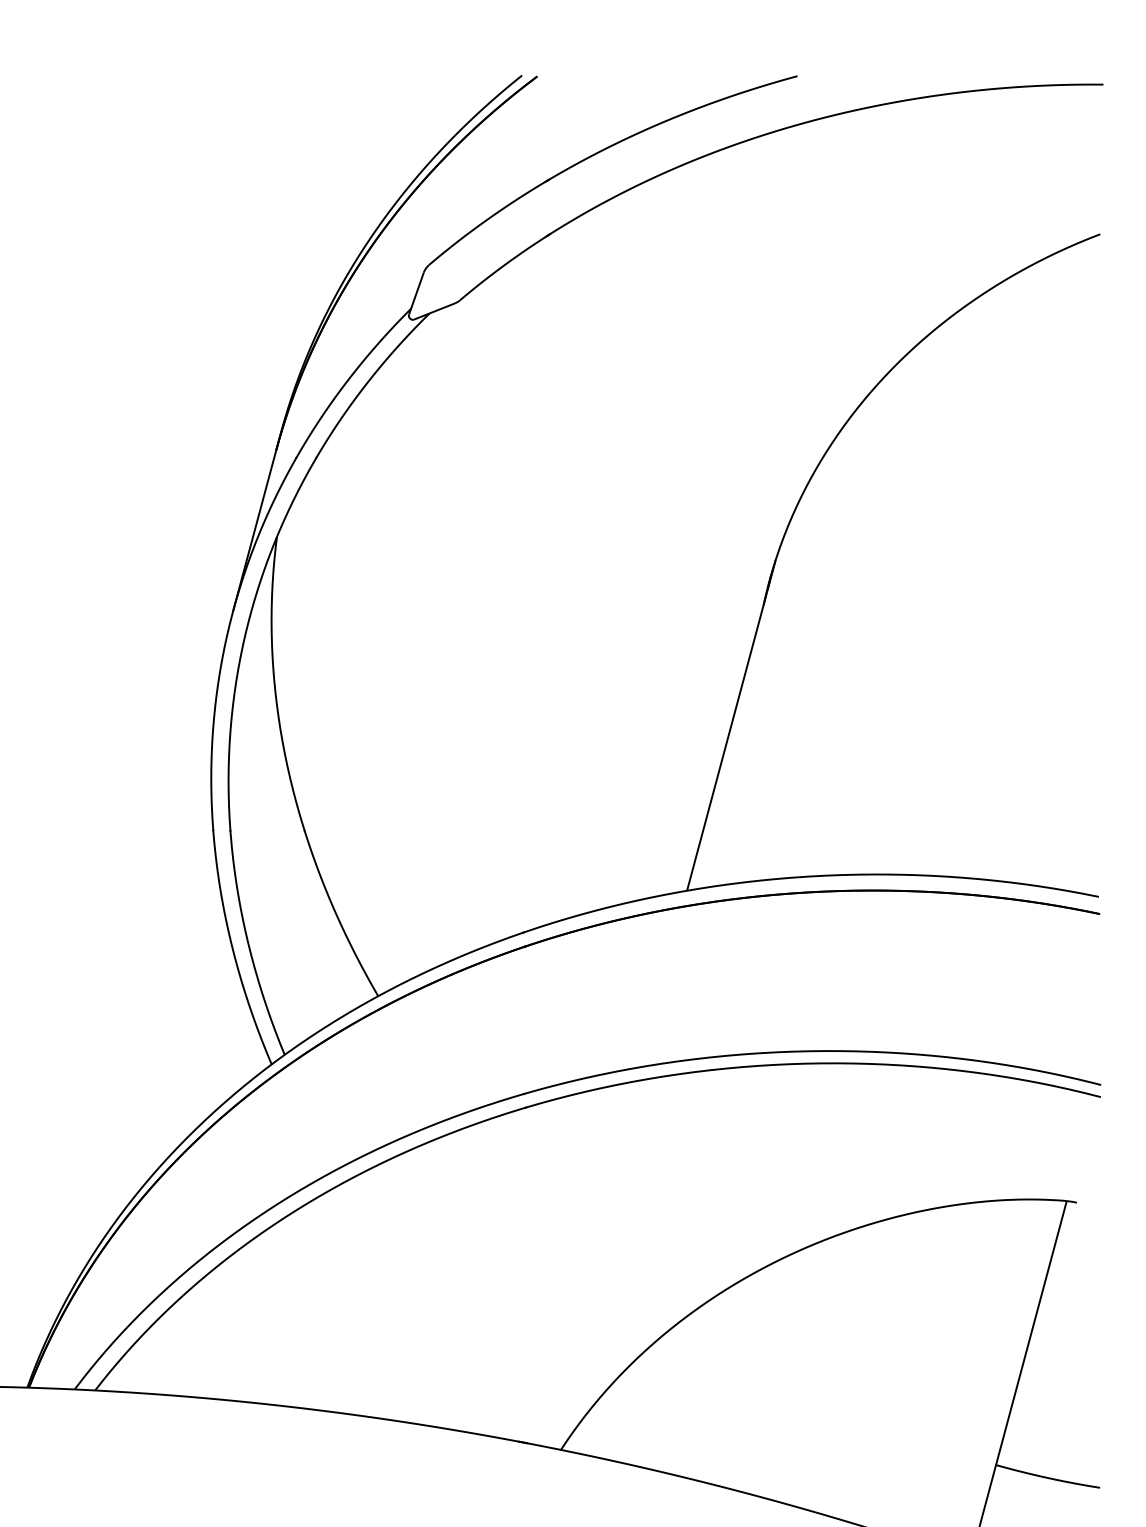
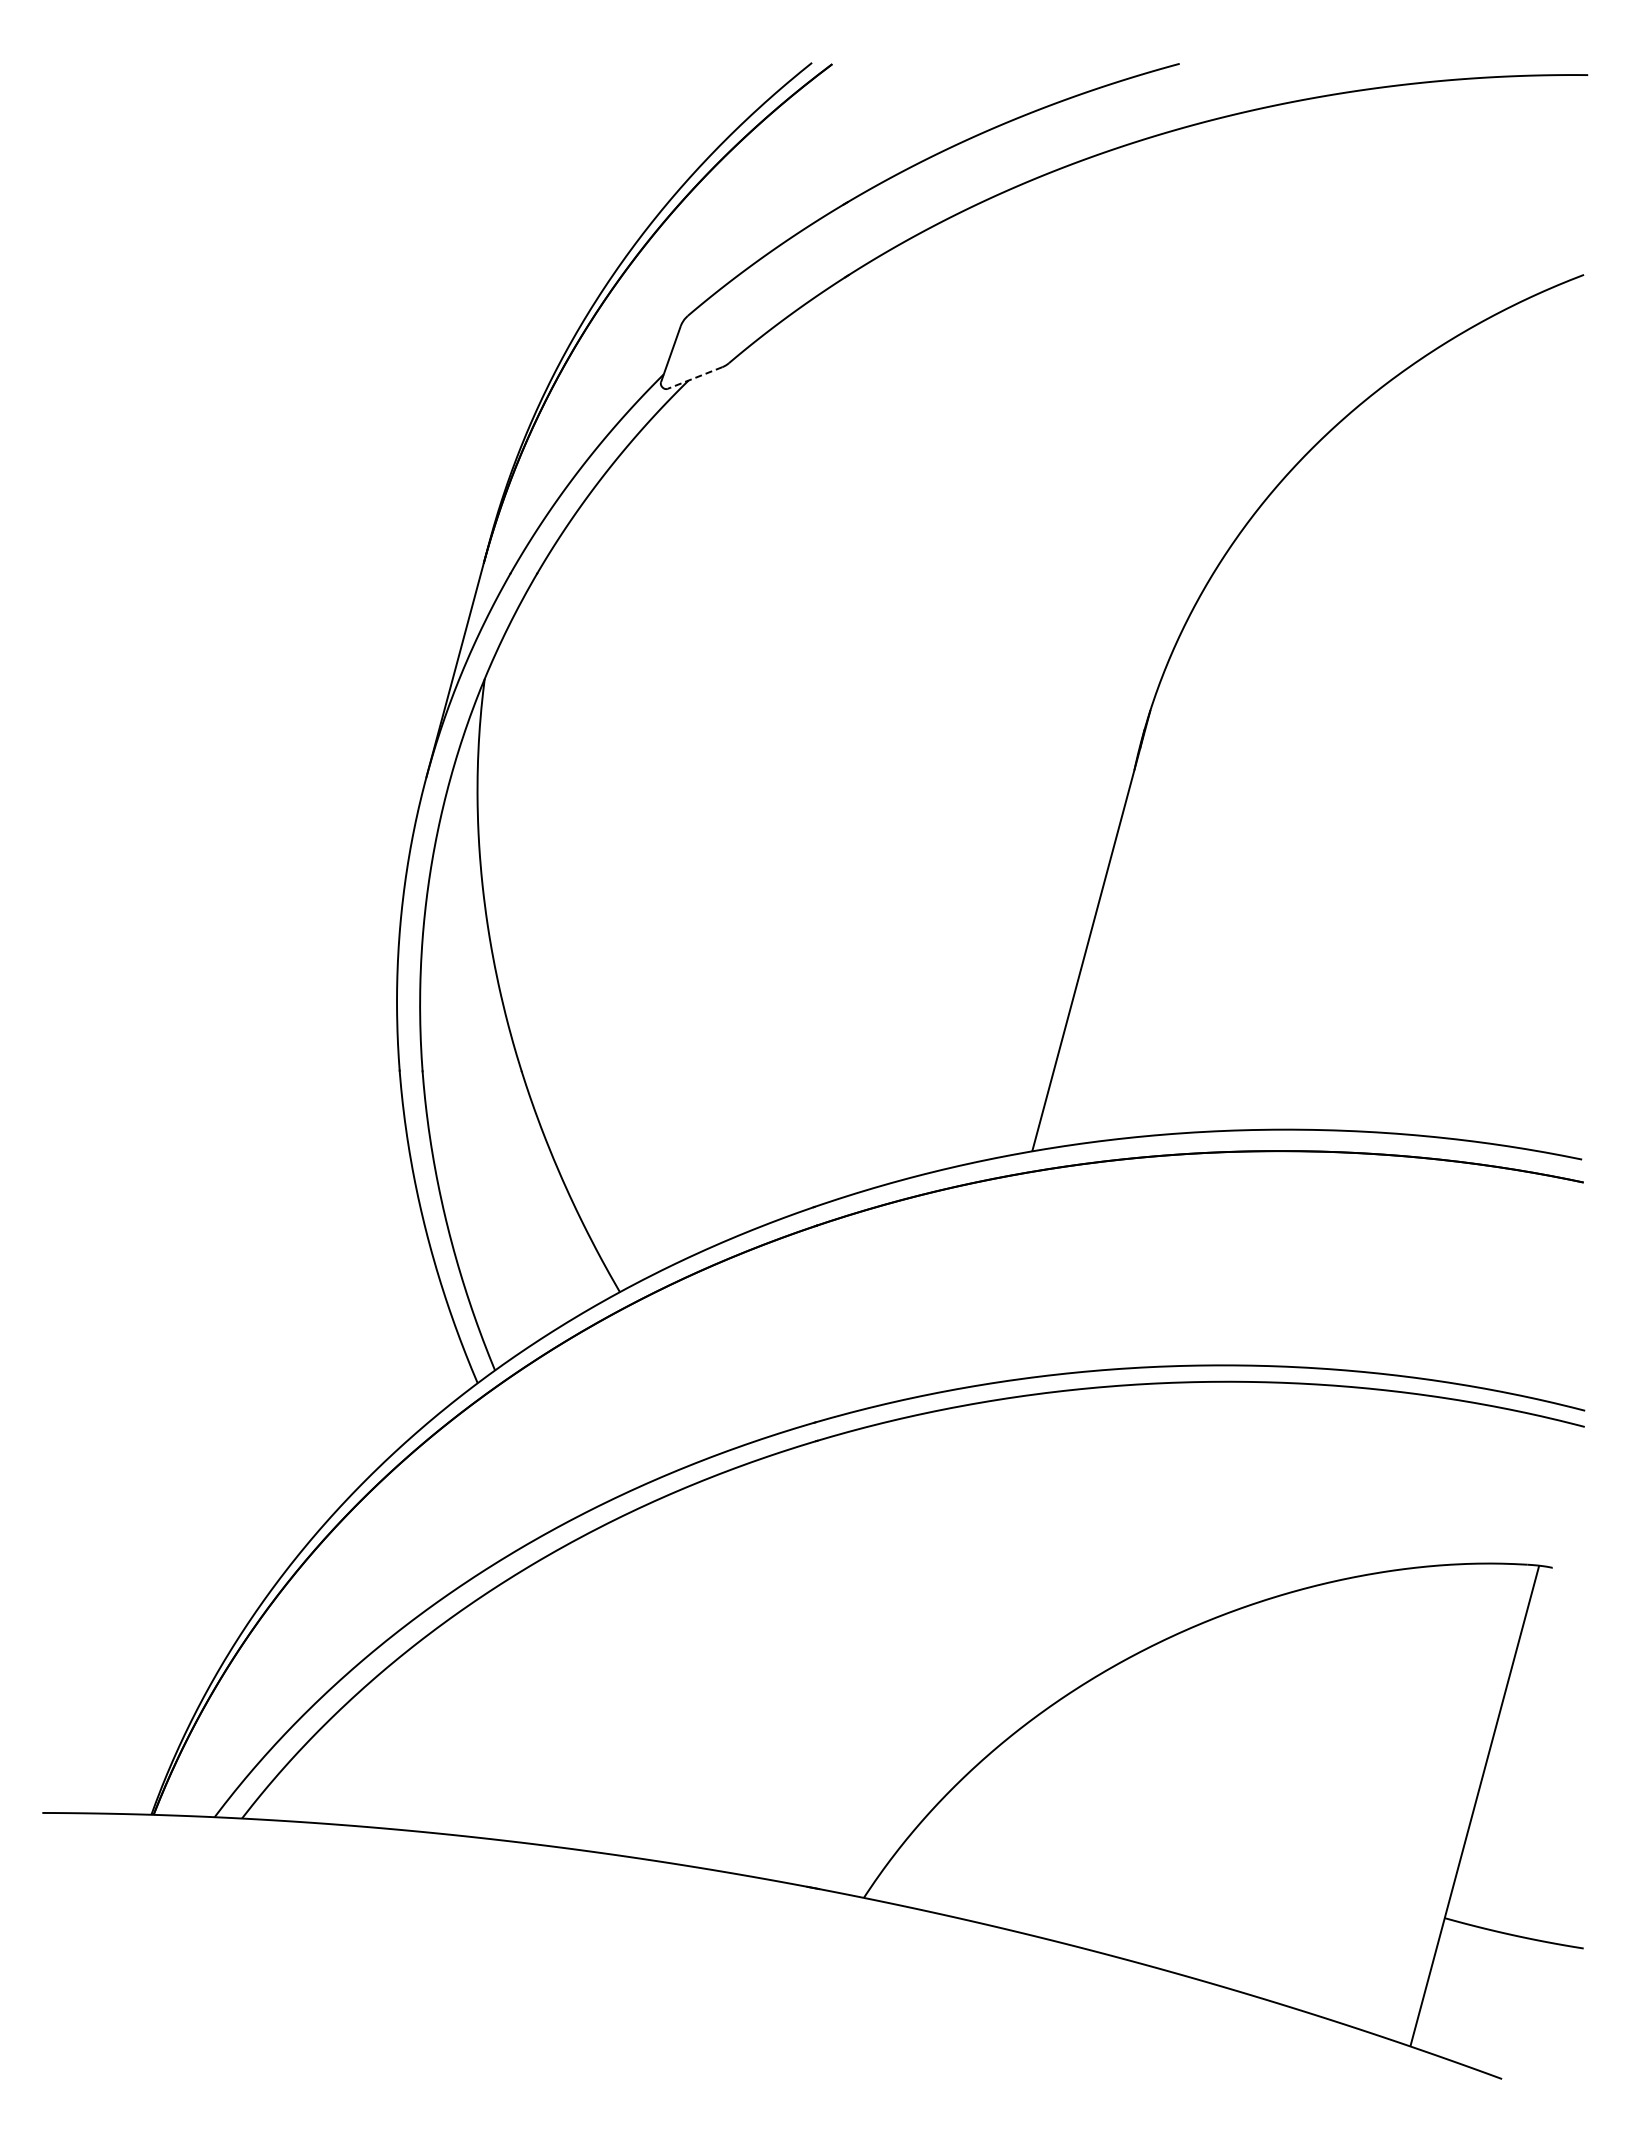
line: (434, 311) -> (694, 378), solid -> dashed

